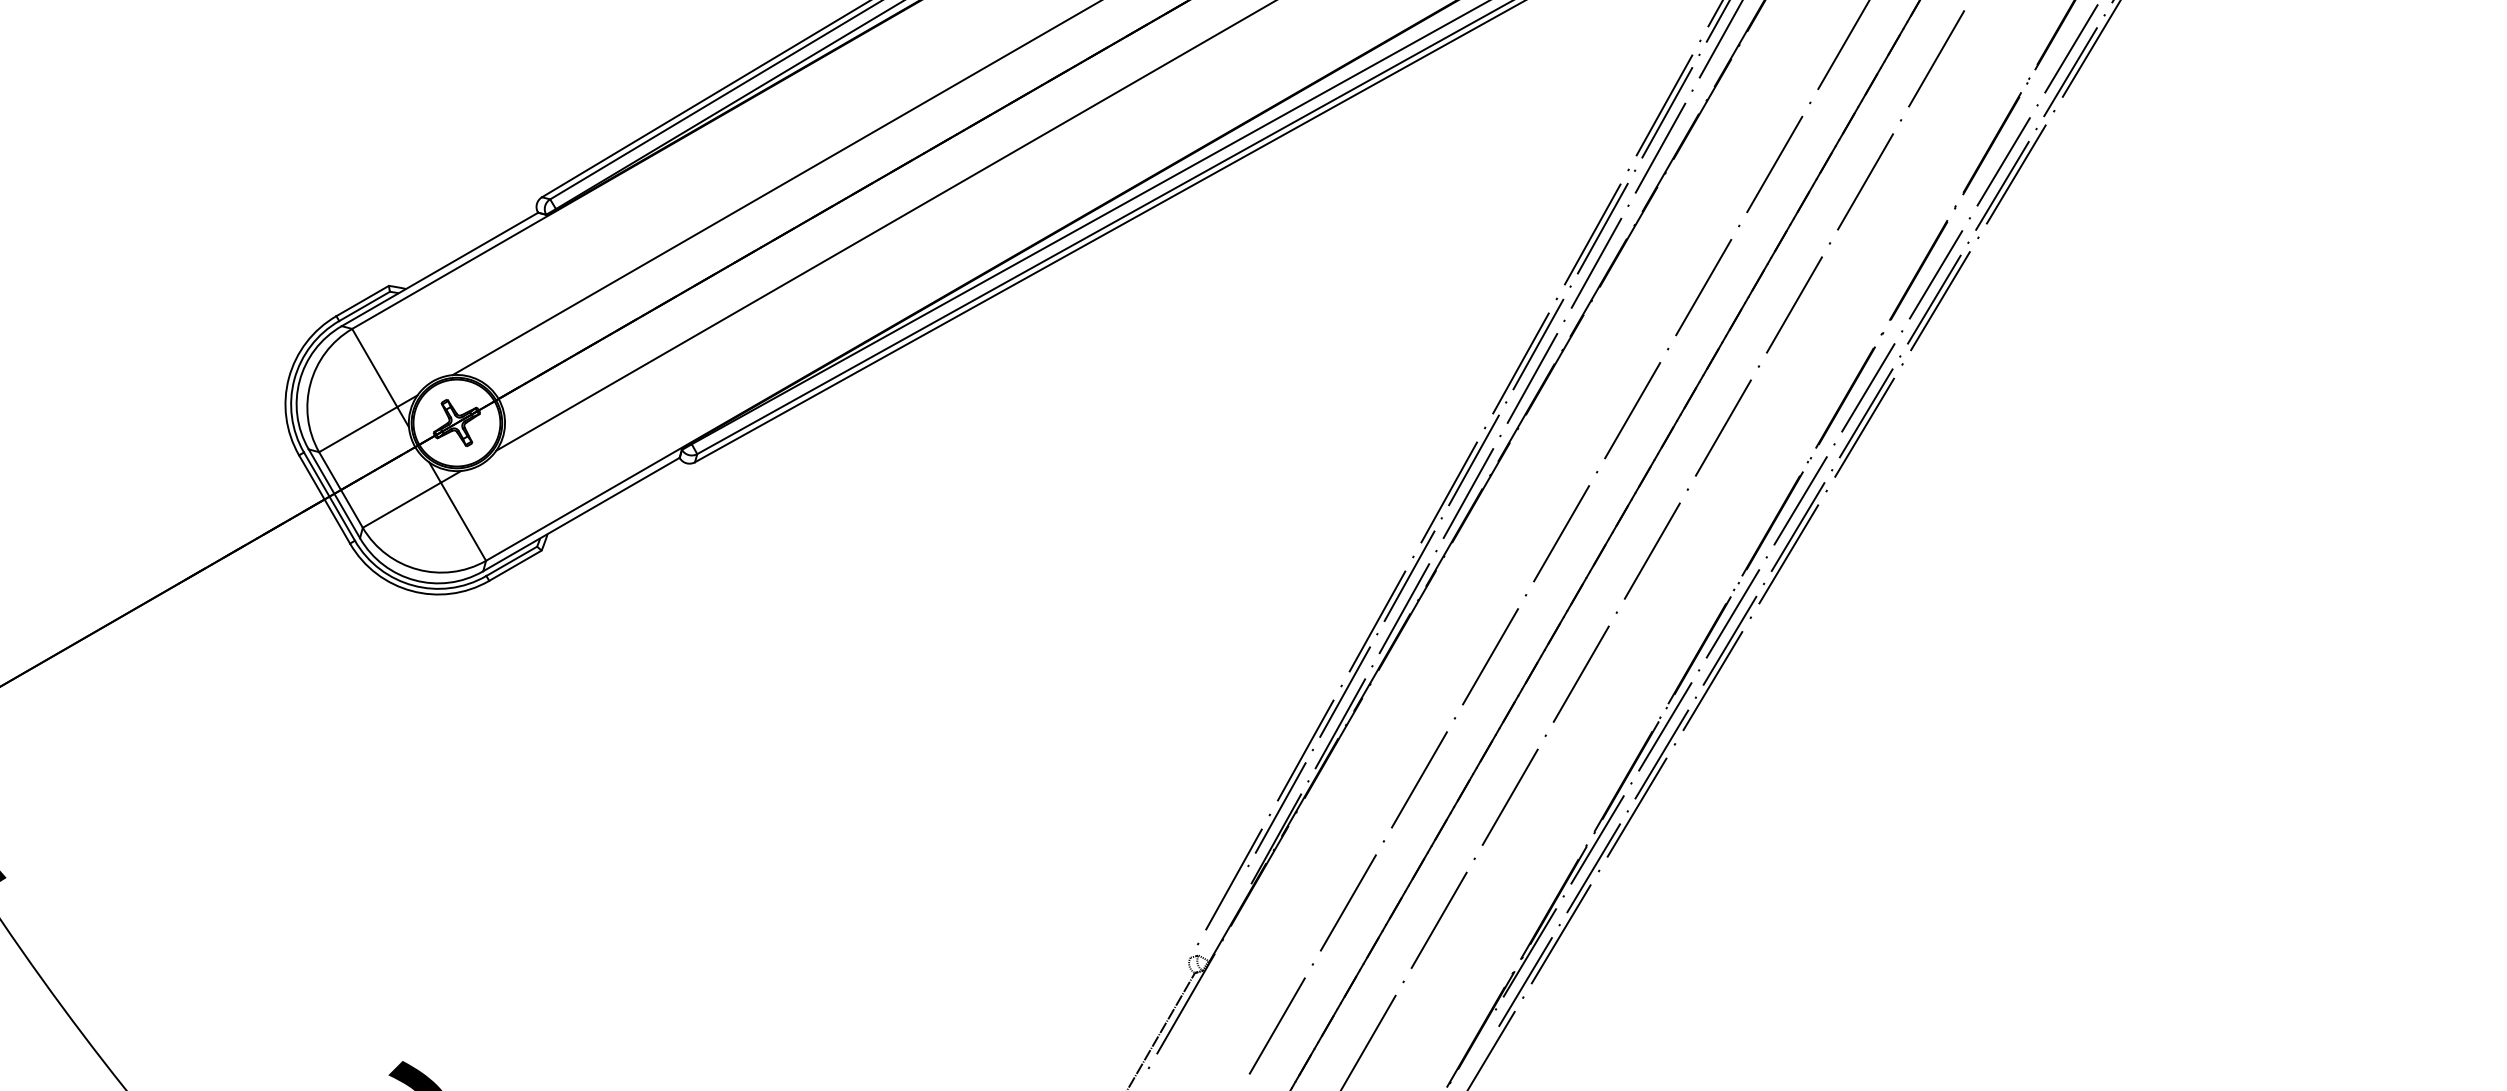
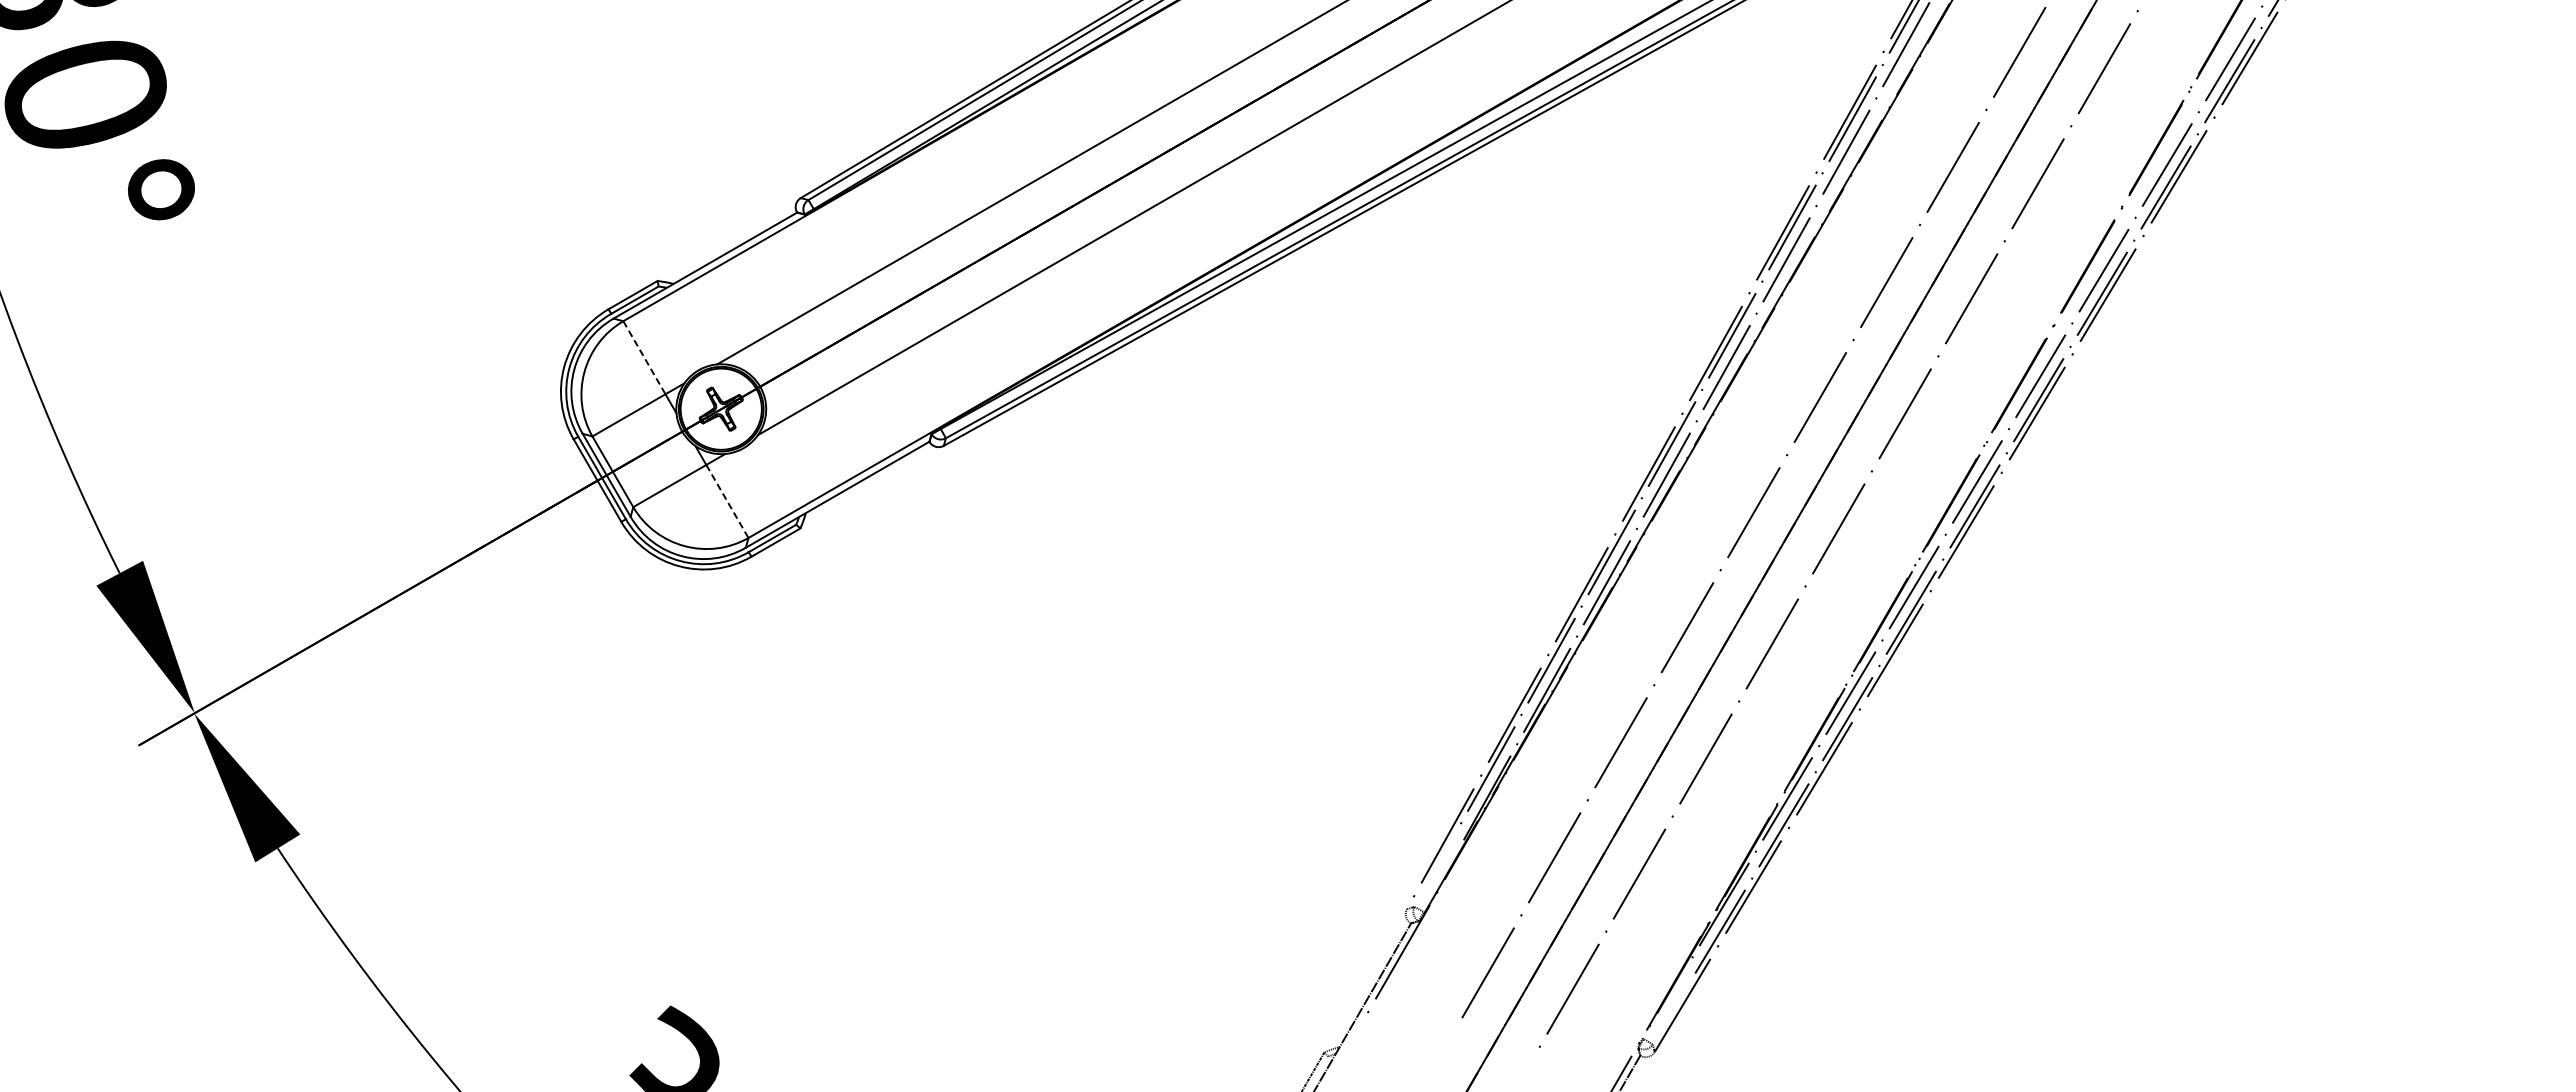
line: (374, 368) -> (644, 358), solid -> dashed
line: (463, 521) -> (727, 501), solid -> dashed

